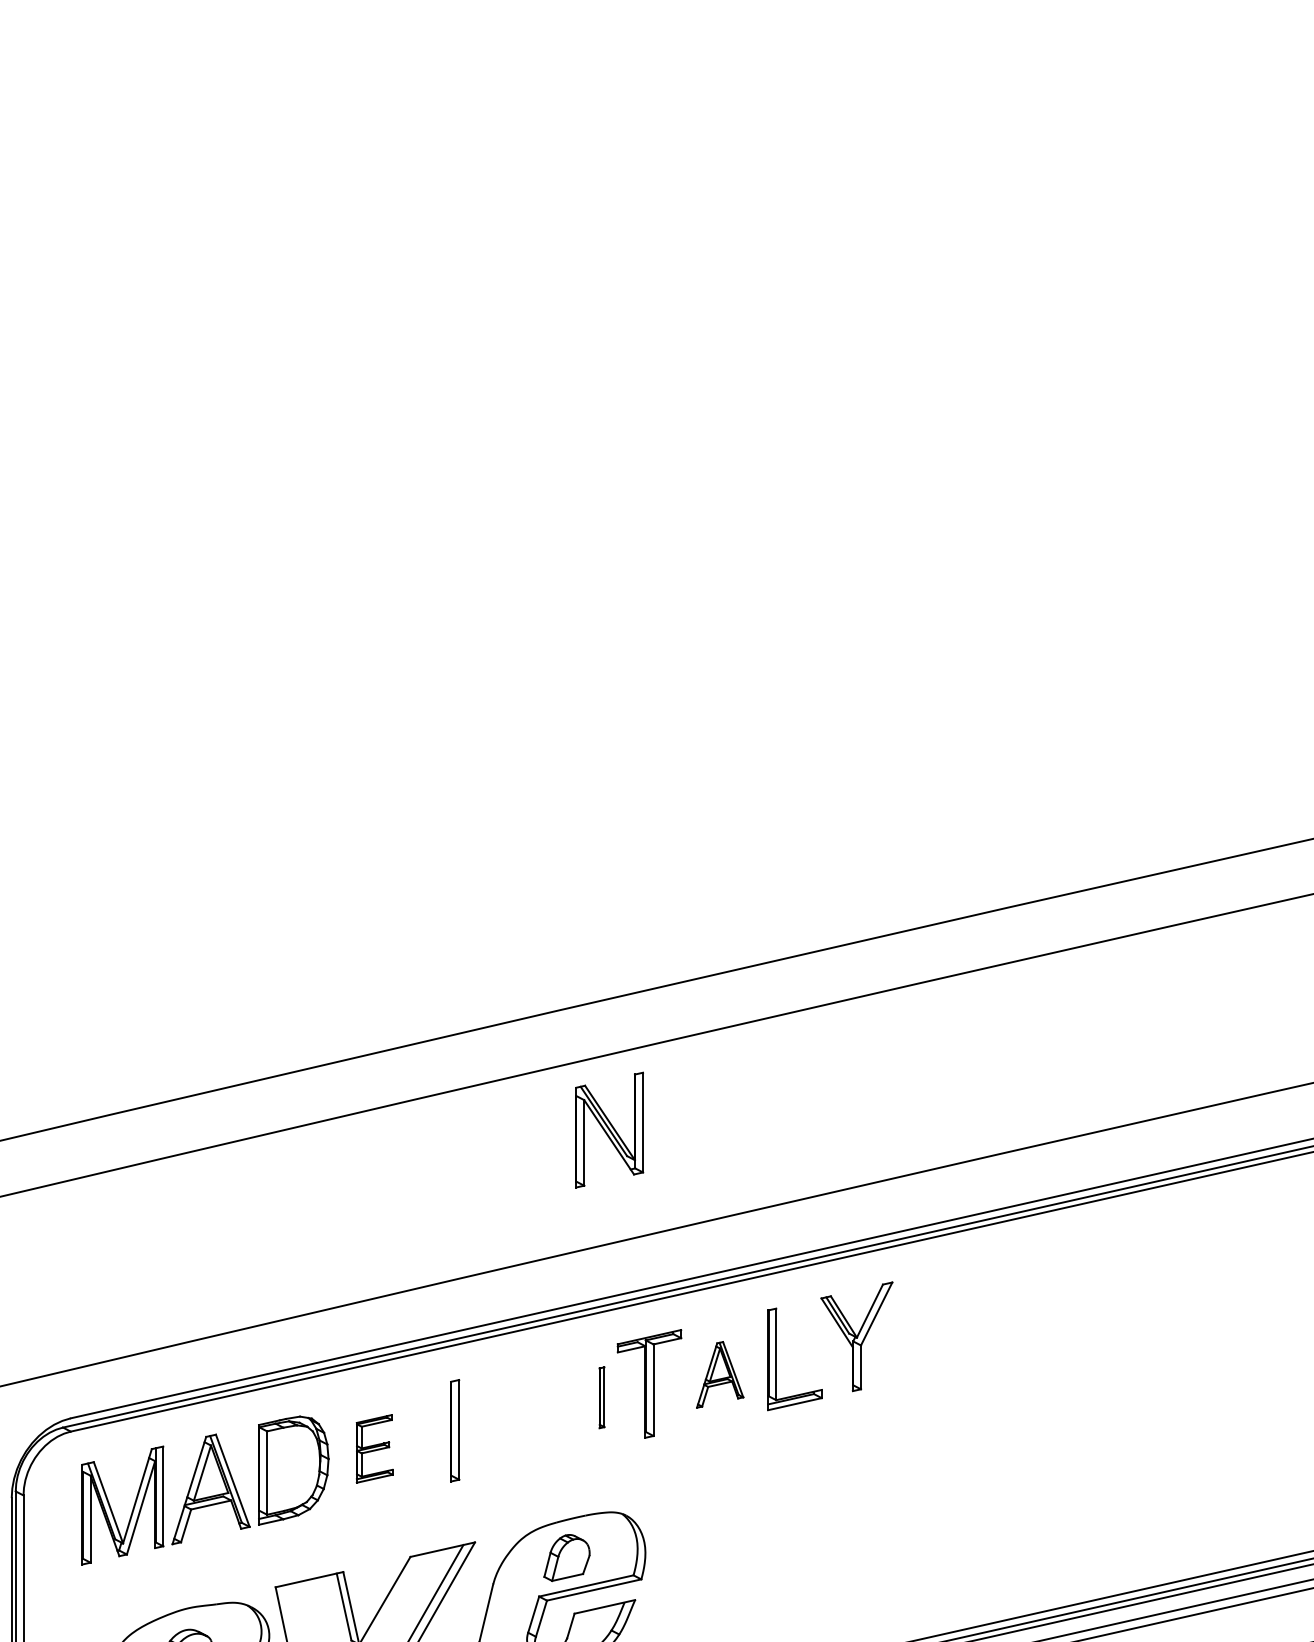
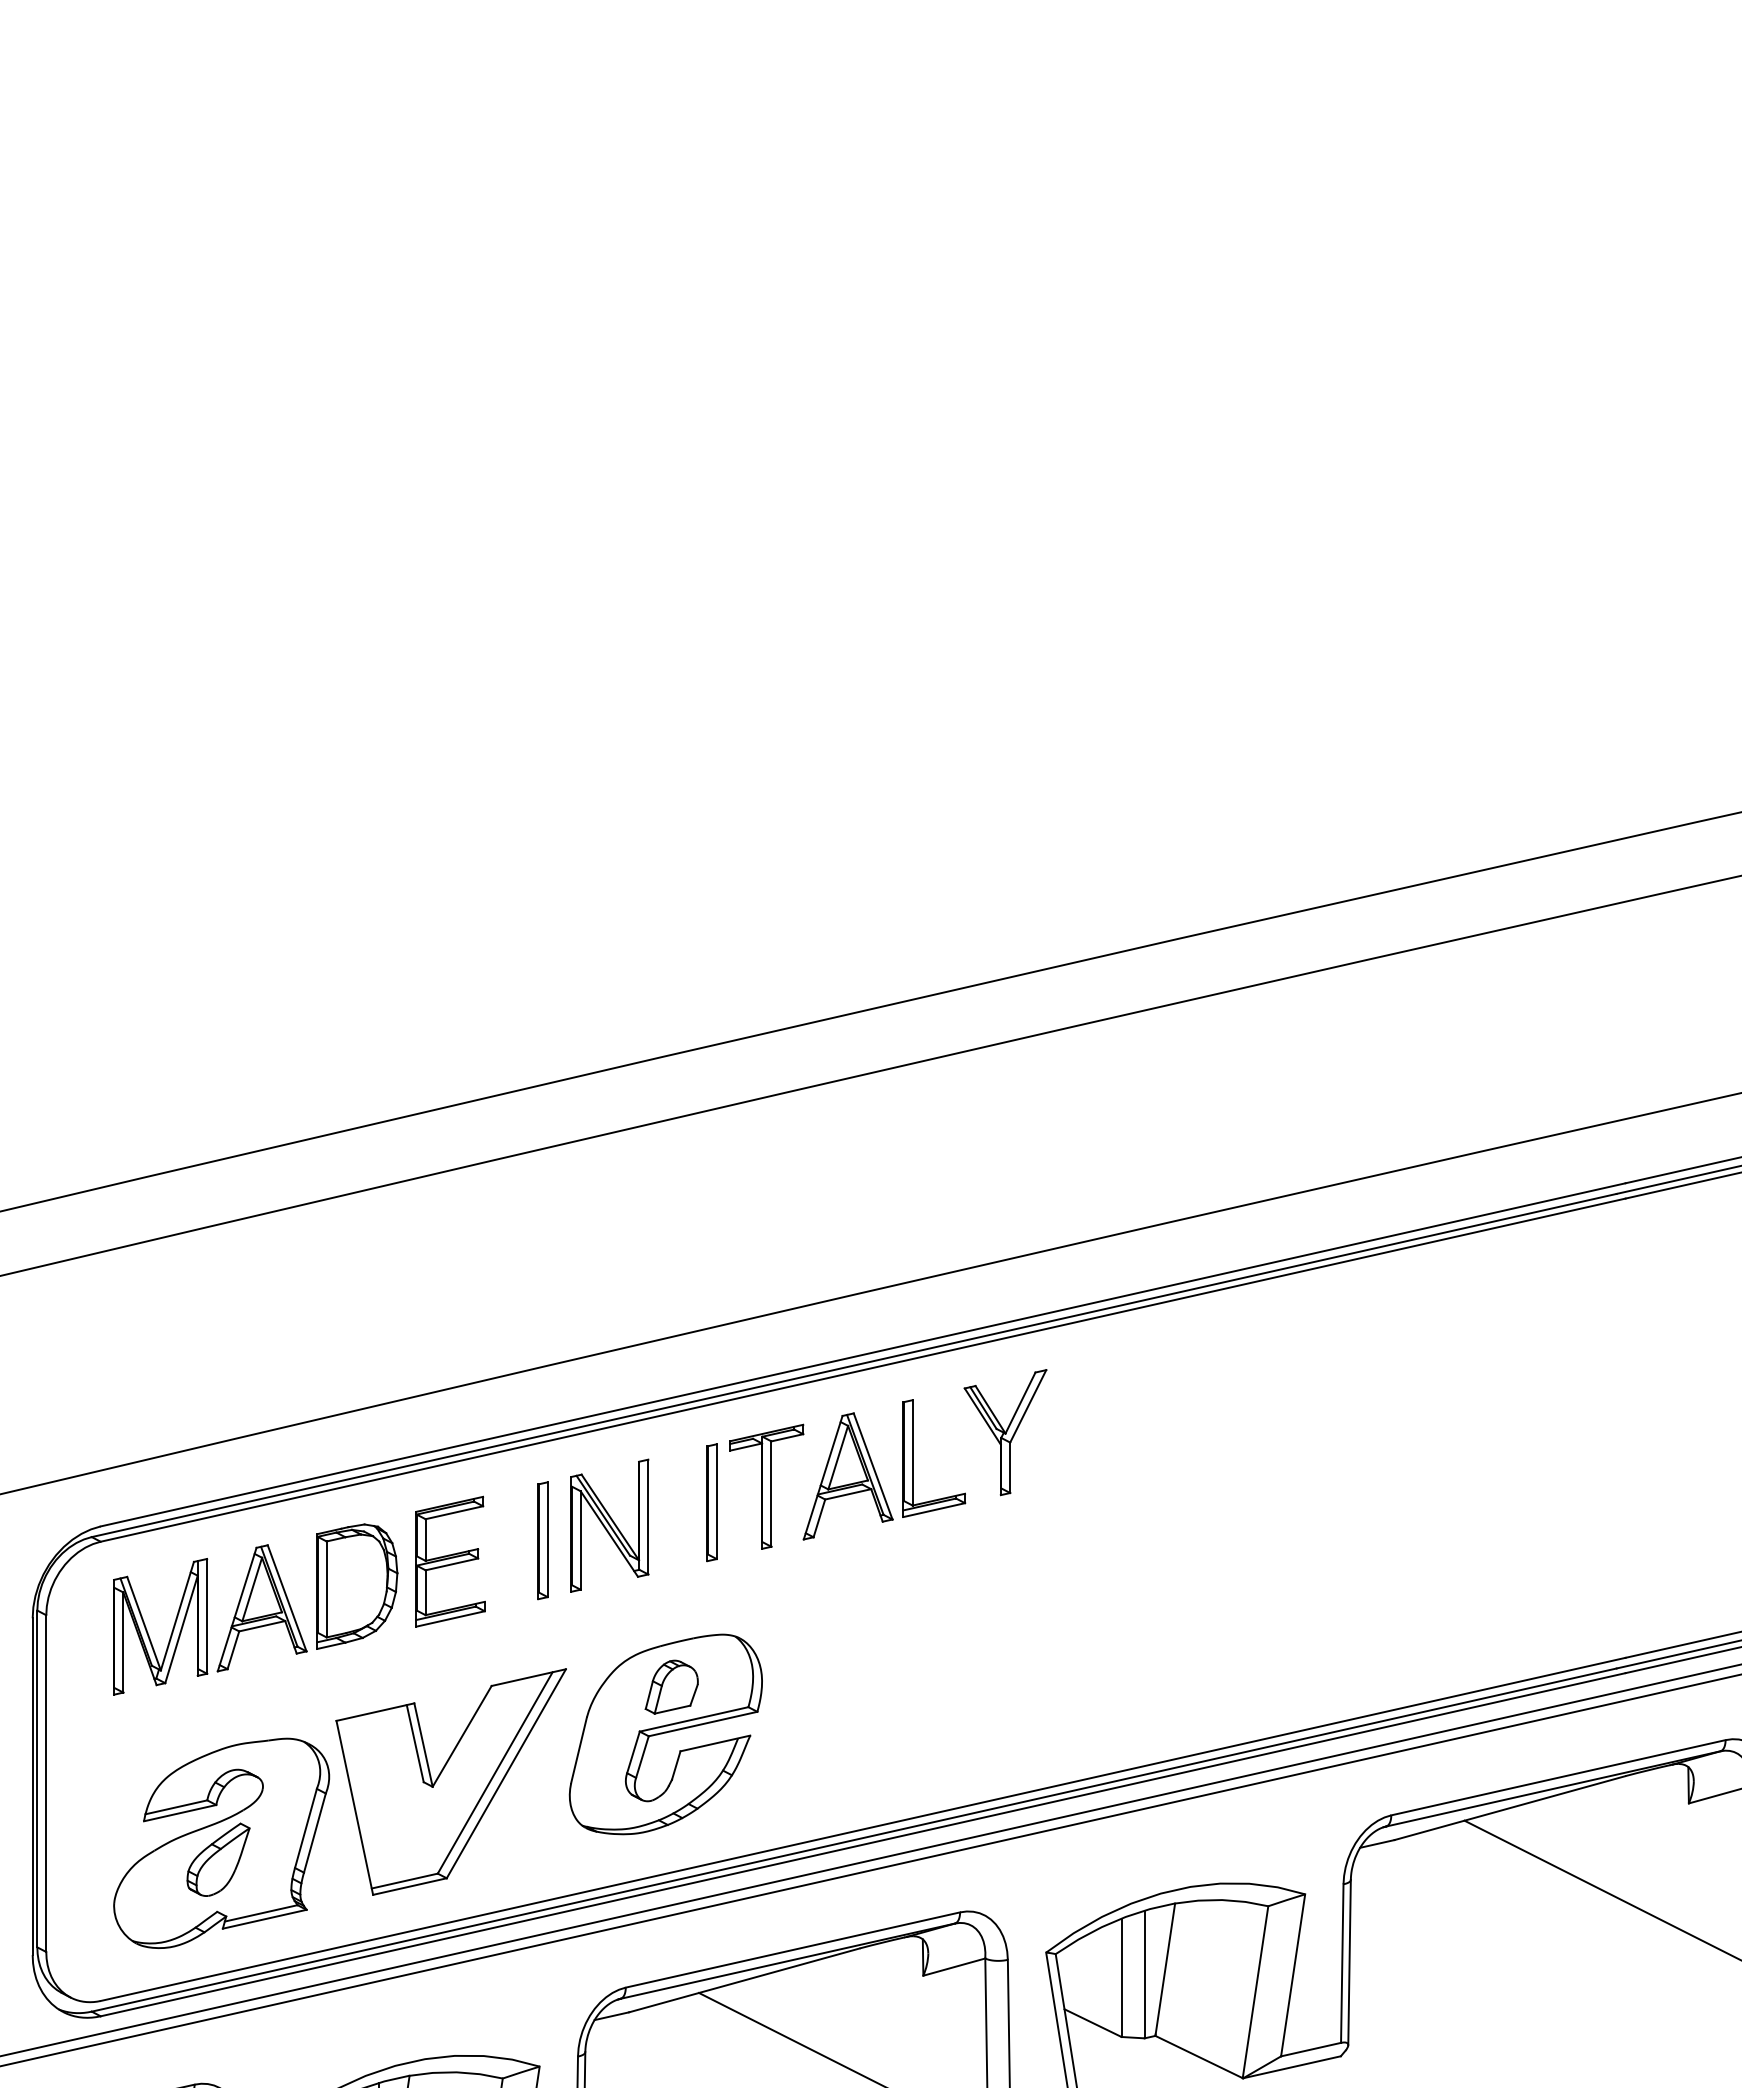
part: (609, 1129) -> (609, 1525), moved
part: (719, 1374) -> (847, 1476), size x1.67
part: (601, 1397) -> (711, 1502), size x1.67
part: (374, 1448) -> (450, 1561), size x1.67

